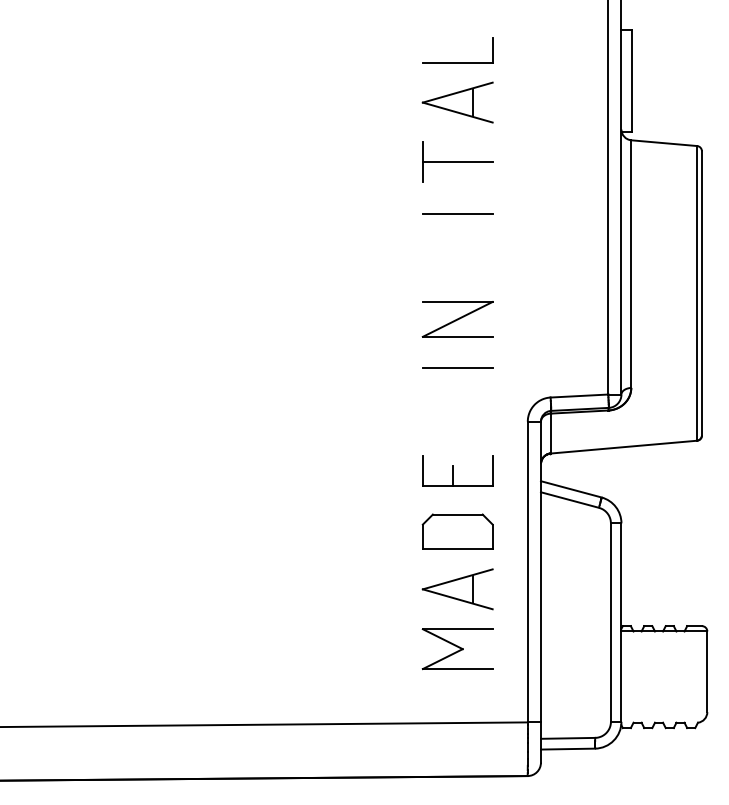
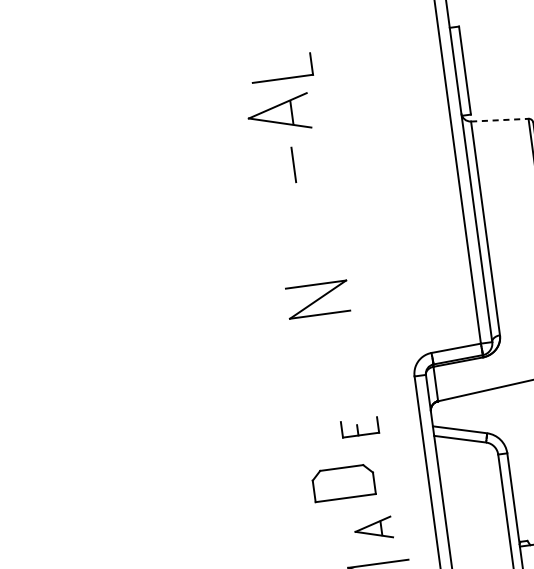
part: (457, 62) -> (282, 78), moved
part: (457, 102) -> (278, 114), moved
line: (664, 143) -> (500, 120), solid -> dashed
line: (457, 162) -> (323, 161), removed
line: (457, 213) -> (329, 205), removed
part: (457, 319) -> (317, 299), moved
line: (457, 368) -> (347, 338), removed
part: (457, 470) -> (359, 426), size x0.6
part: (457, 531) -> (343, 482), moved
part: (457, 589) -> (373, 529), size x0.6

